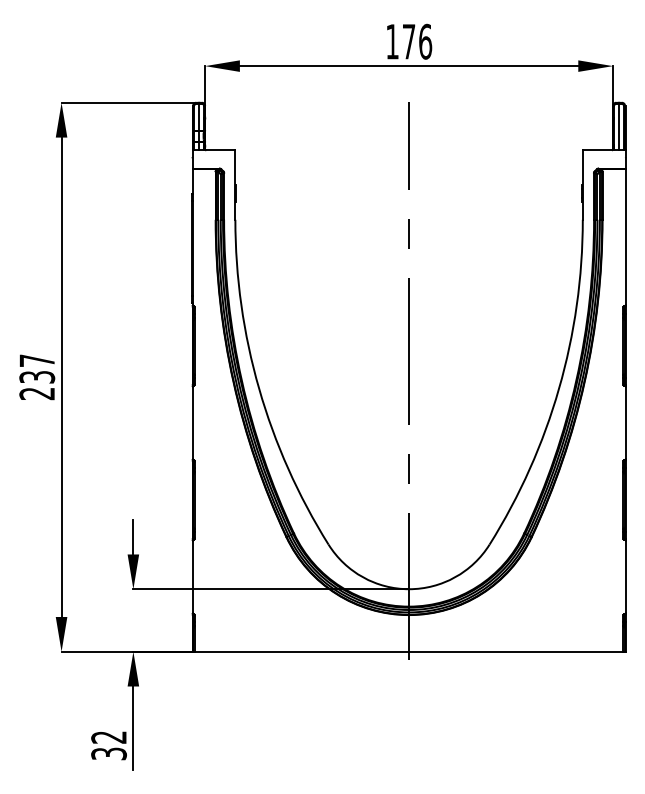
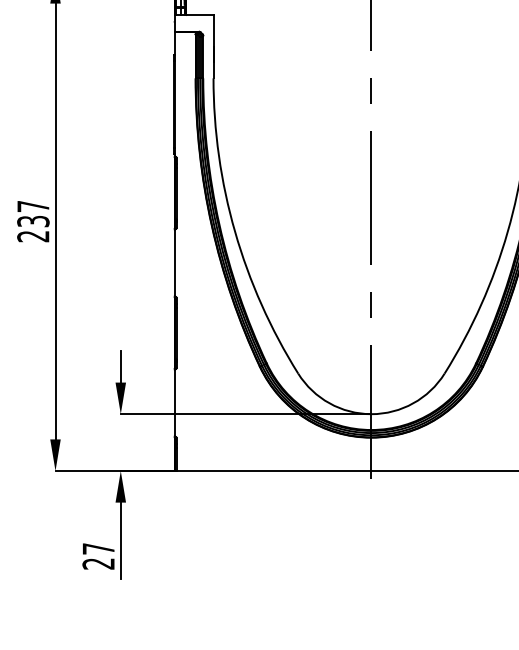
text: (108, 745) -> (98, 556), 32 -> 27

